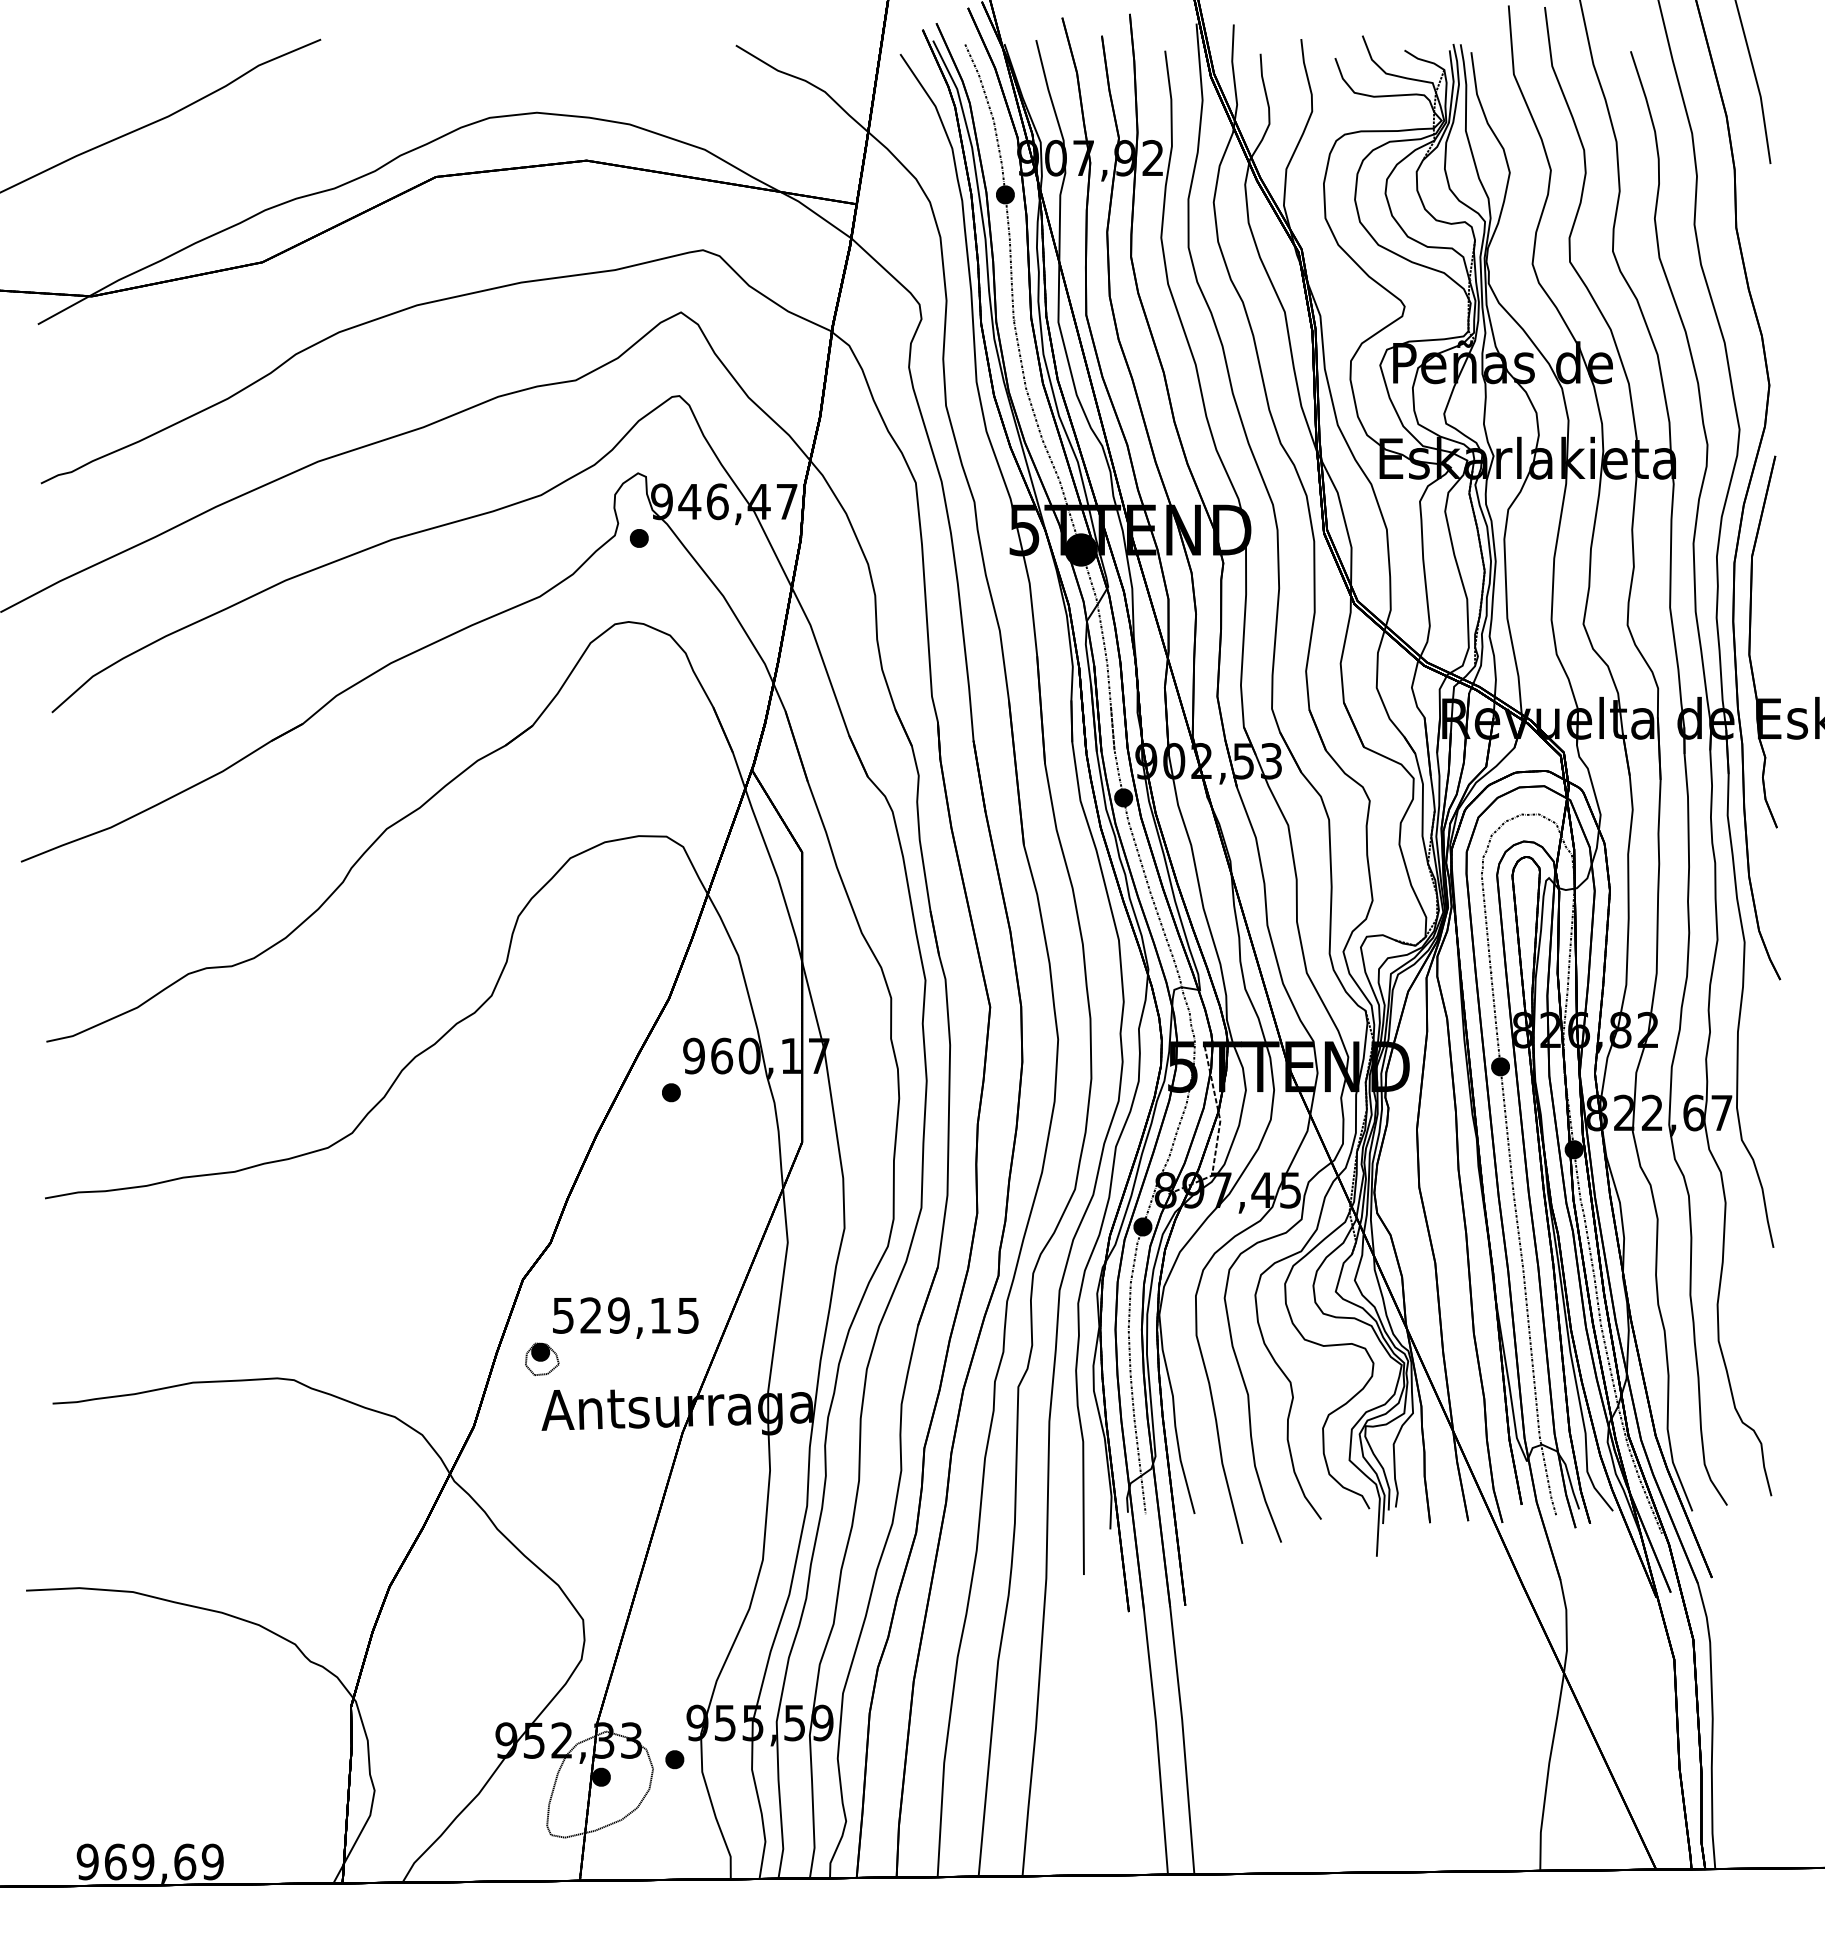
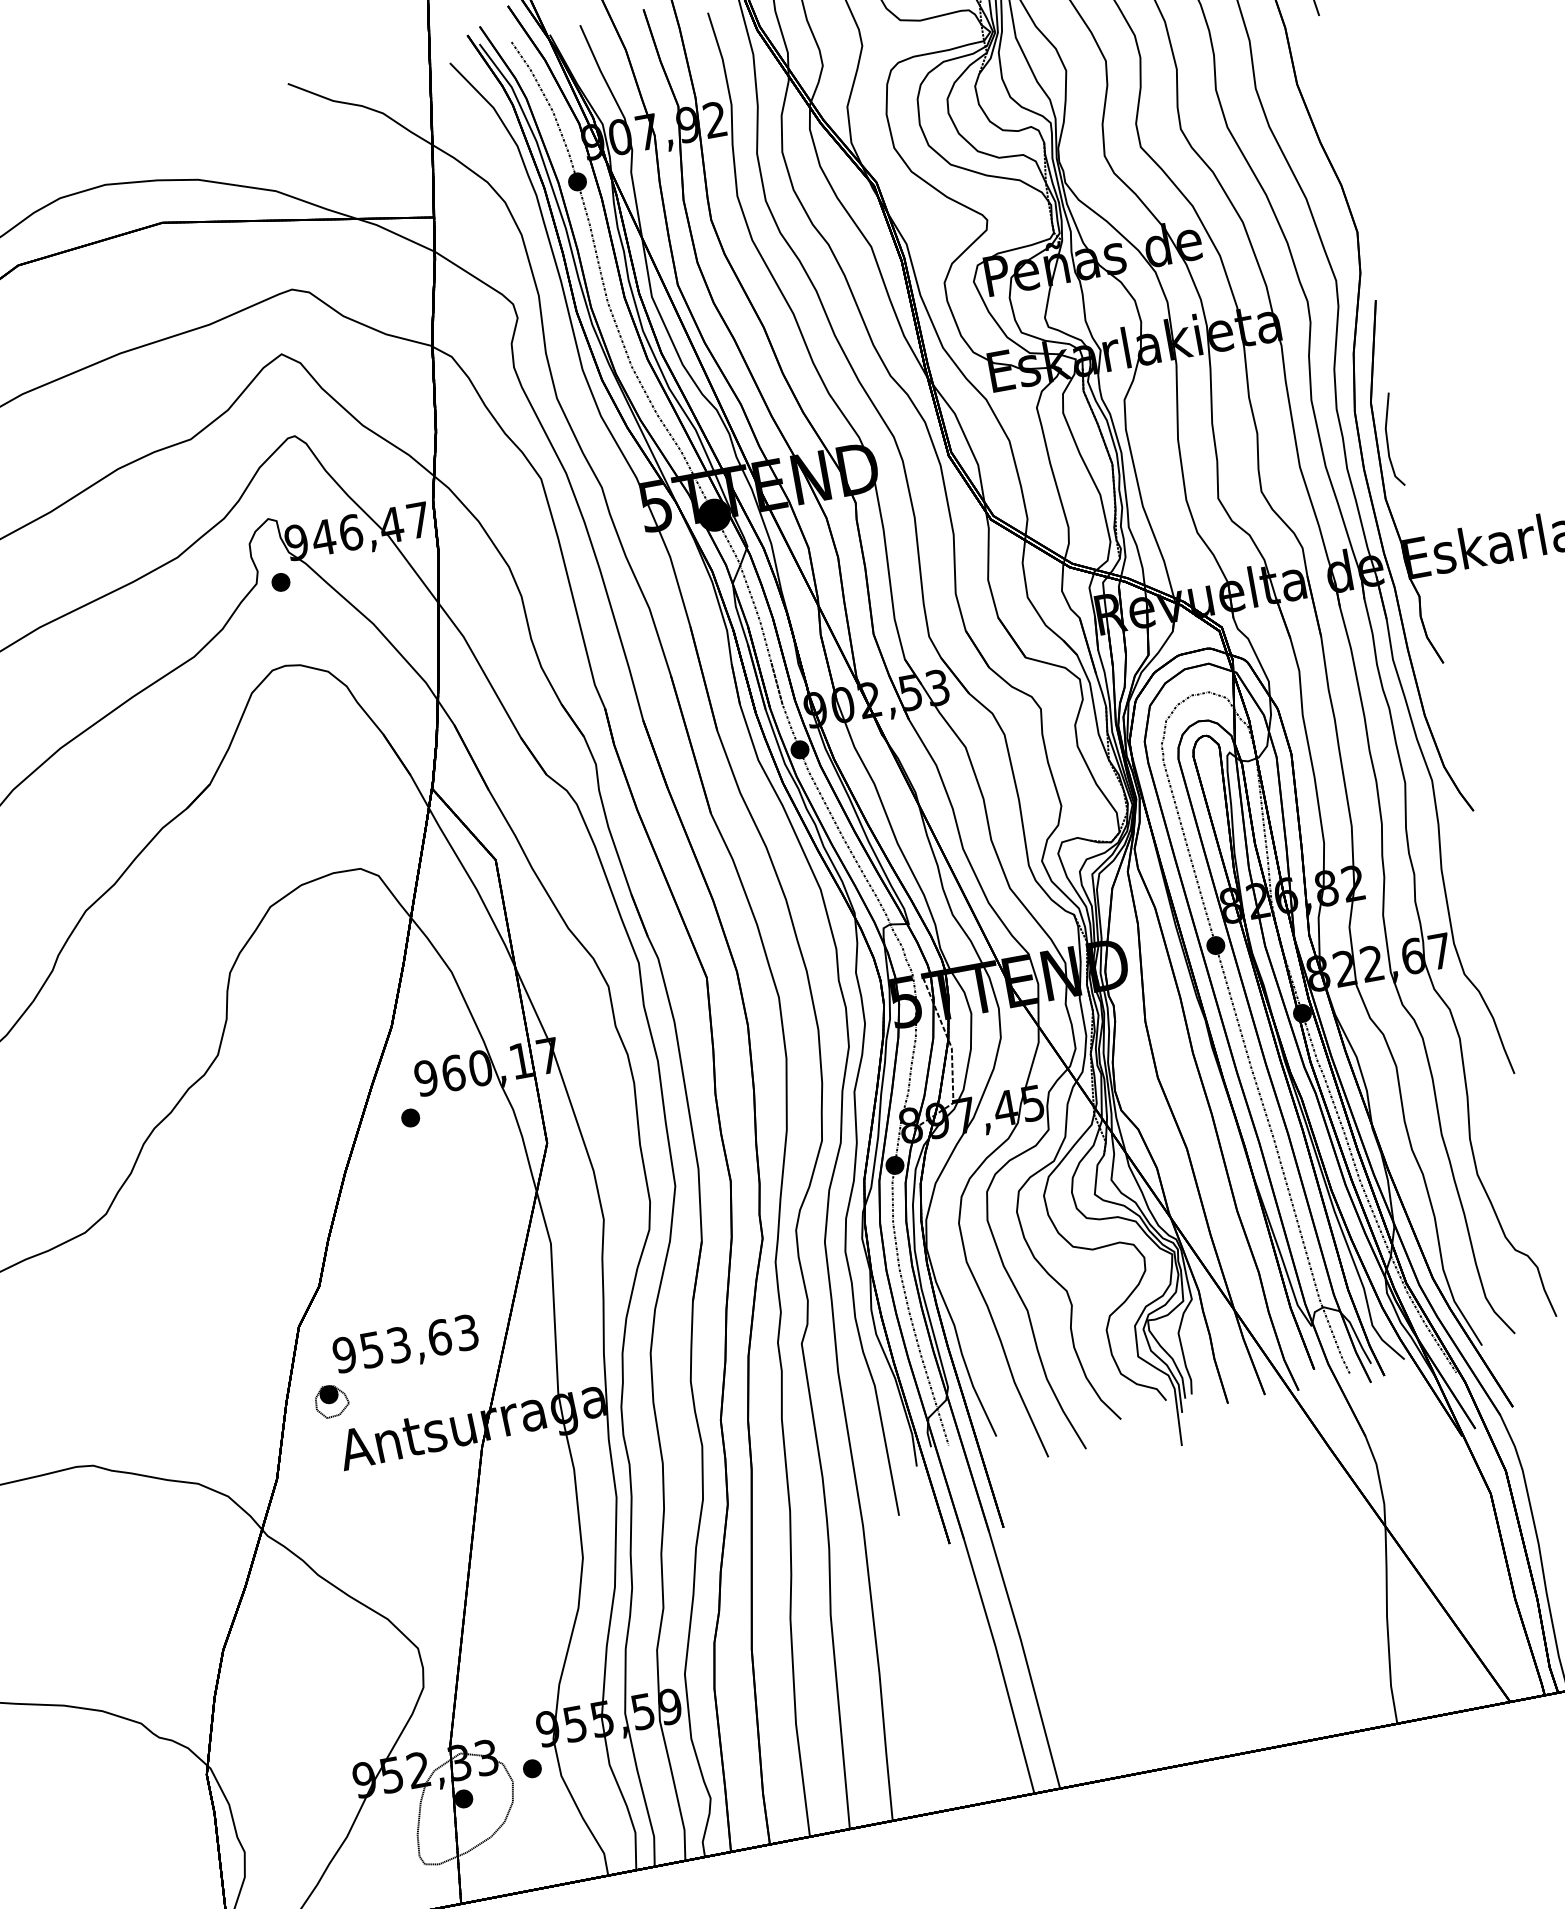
line: (1762, 597) -> (1388, 440), added
text: (625, 1315) -> (405, 1343), 529,15 -> 953,63

